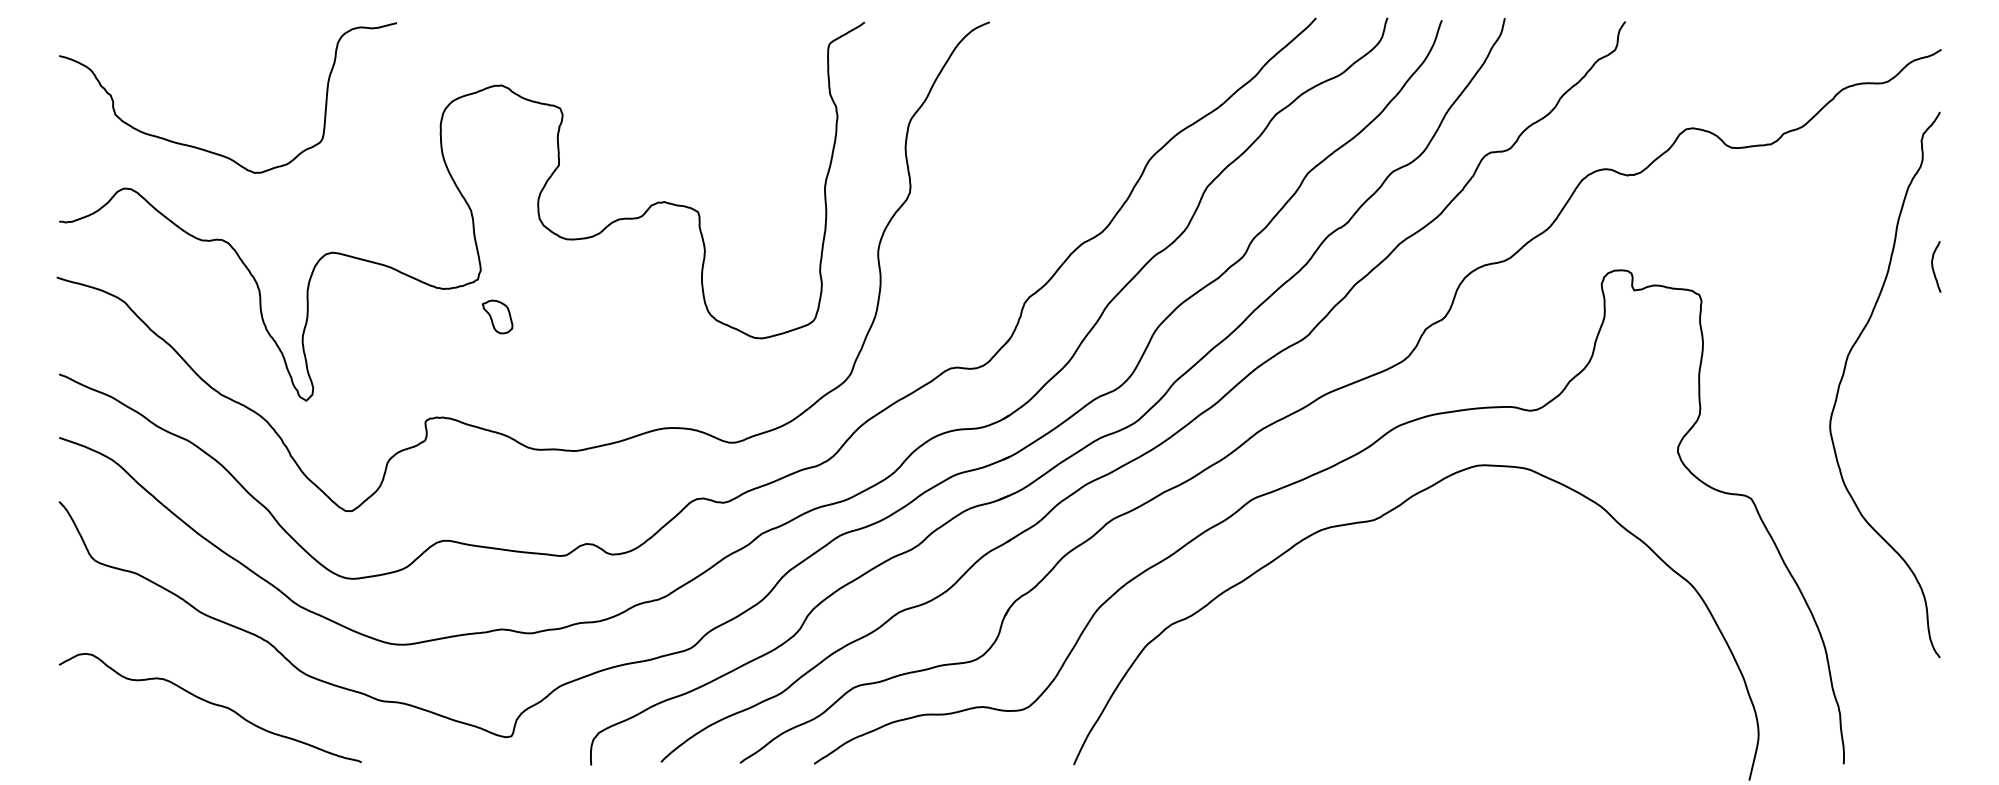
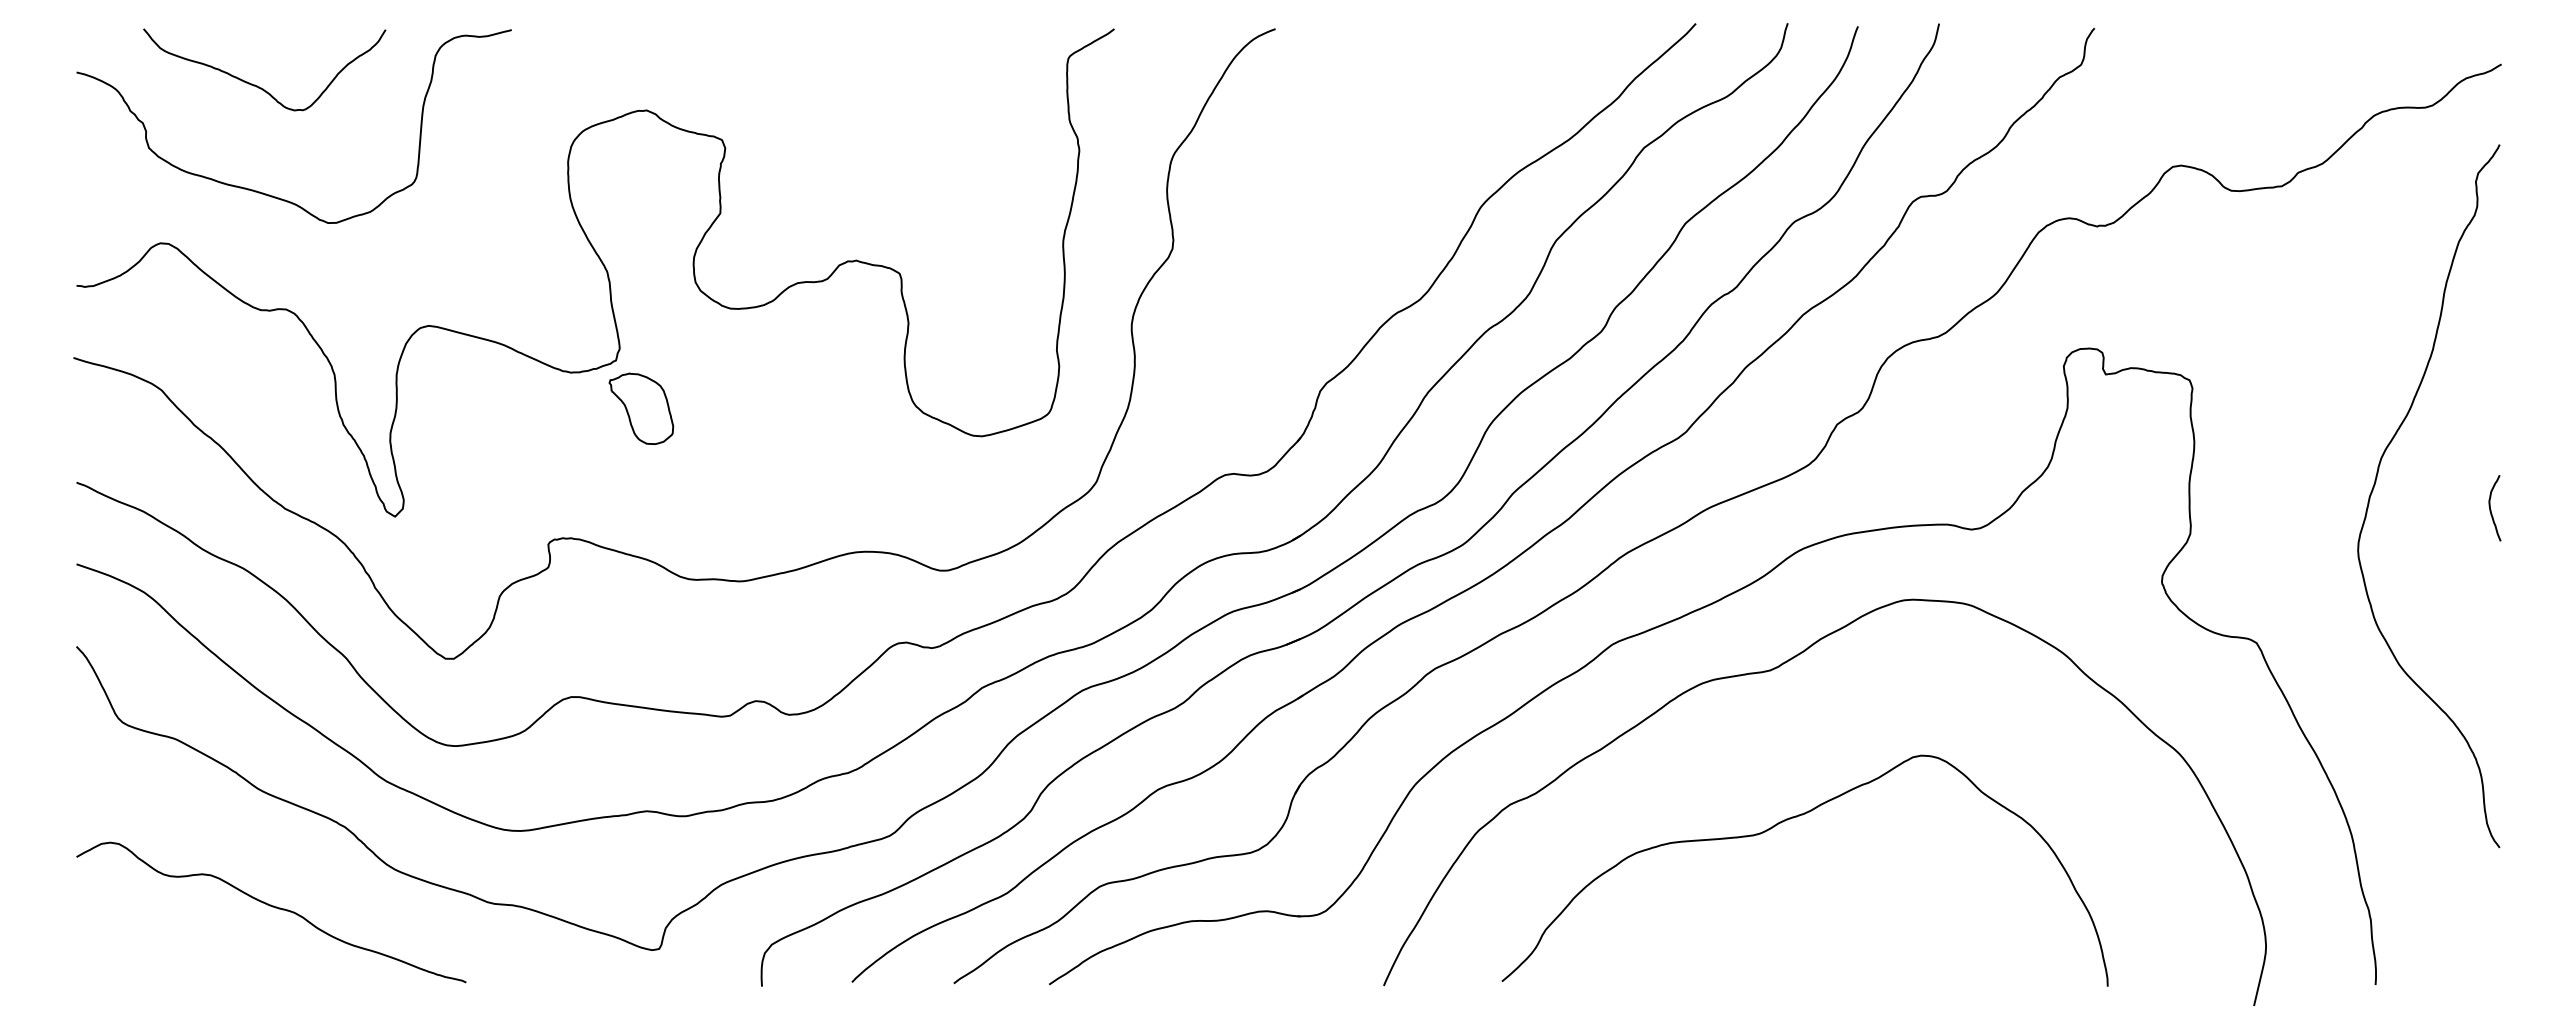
curve: (199, 66) -> (257, 85), added
curve: (1933, 267) -> (2491, 509), moved
part: (497, 316) -> (641, 408), size x1.67
curve: (1384, 638) -> (1783, 822), added

